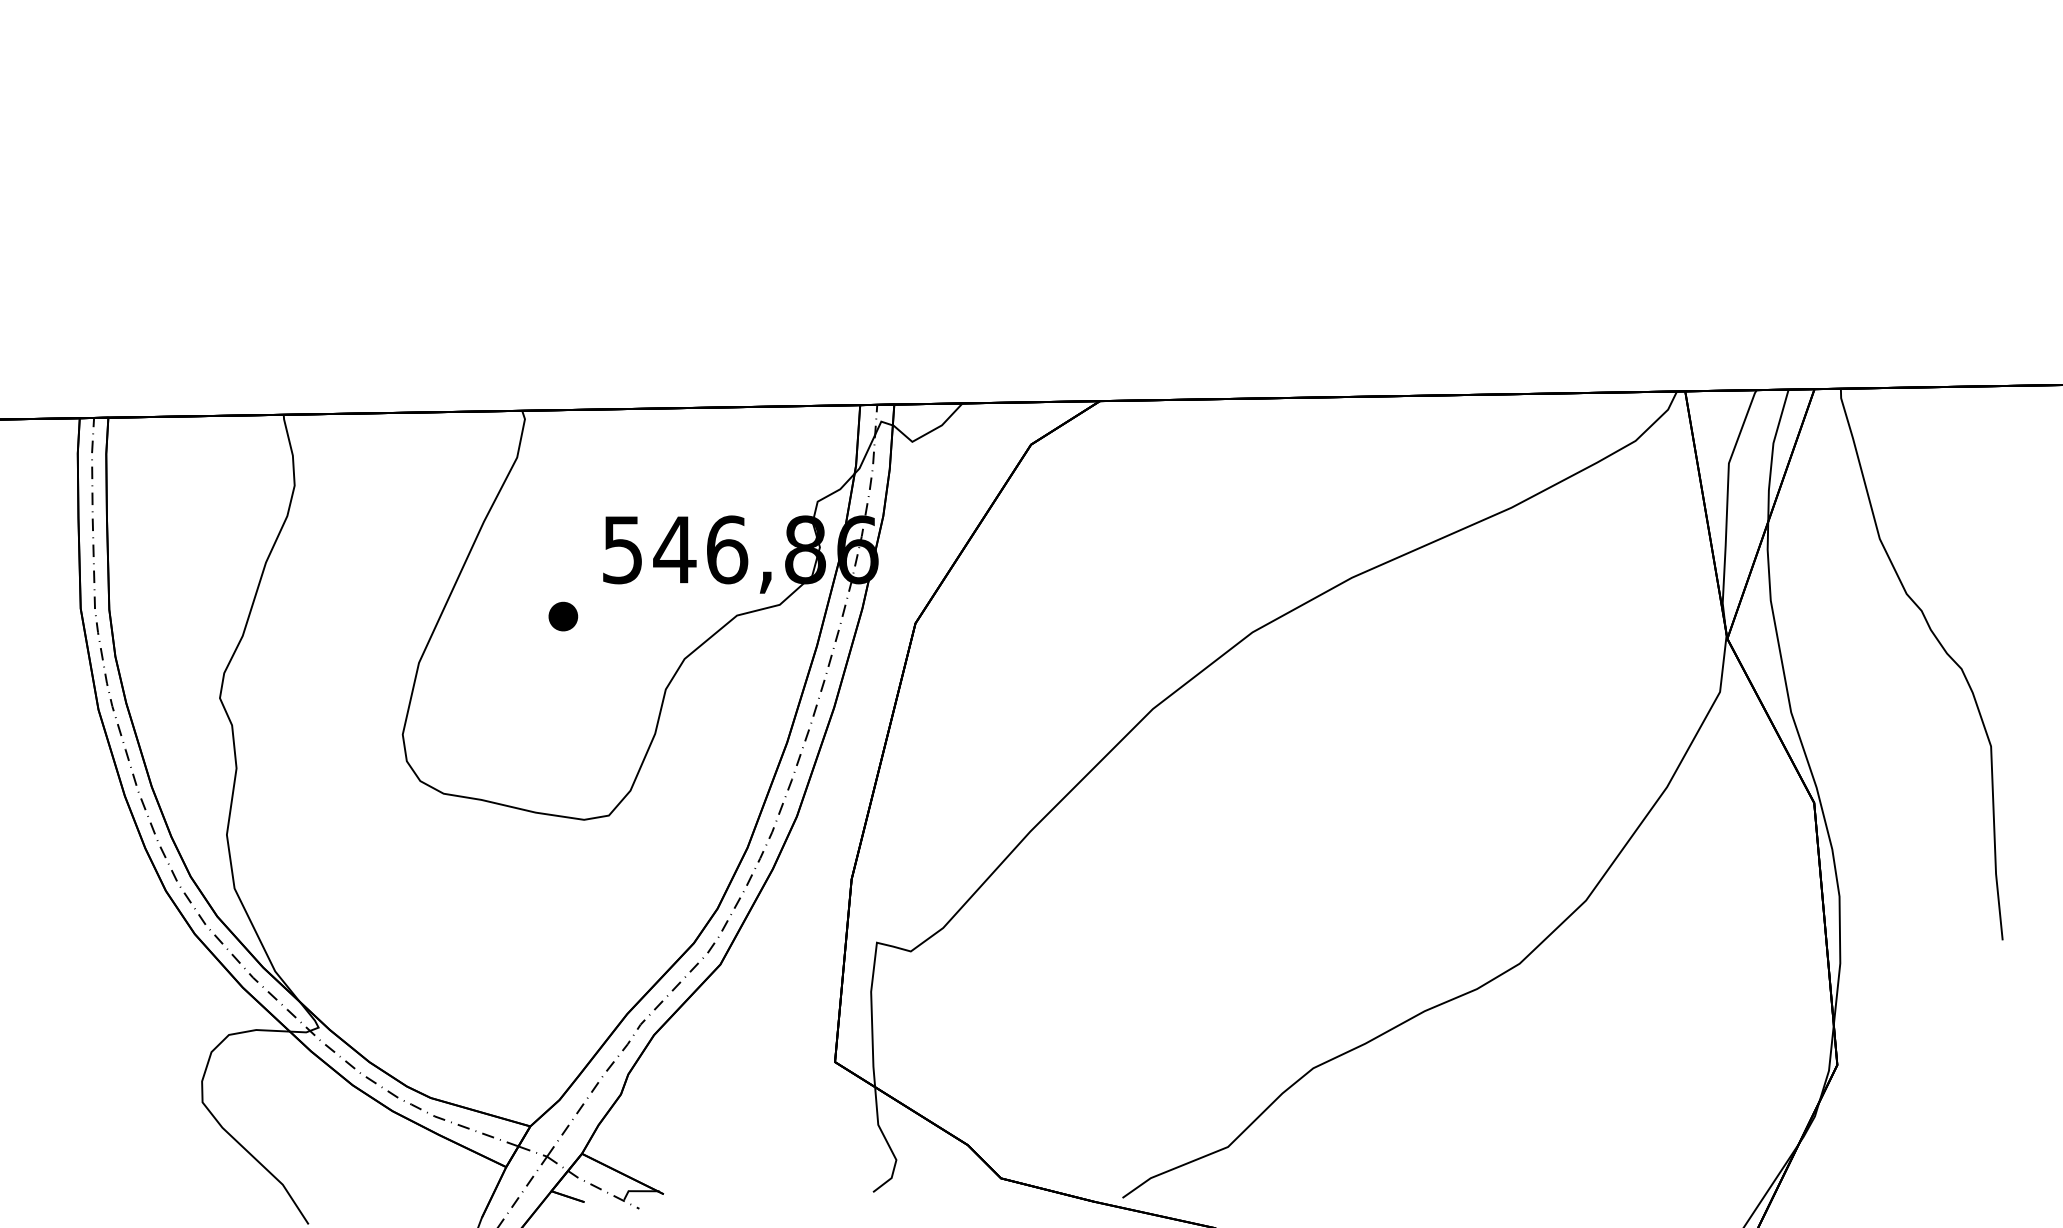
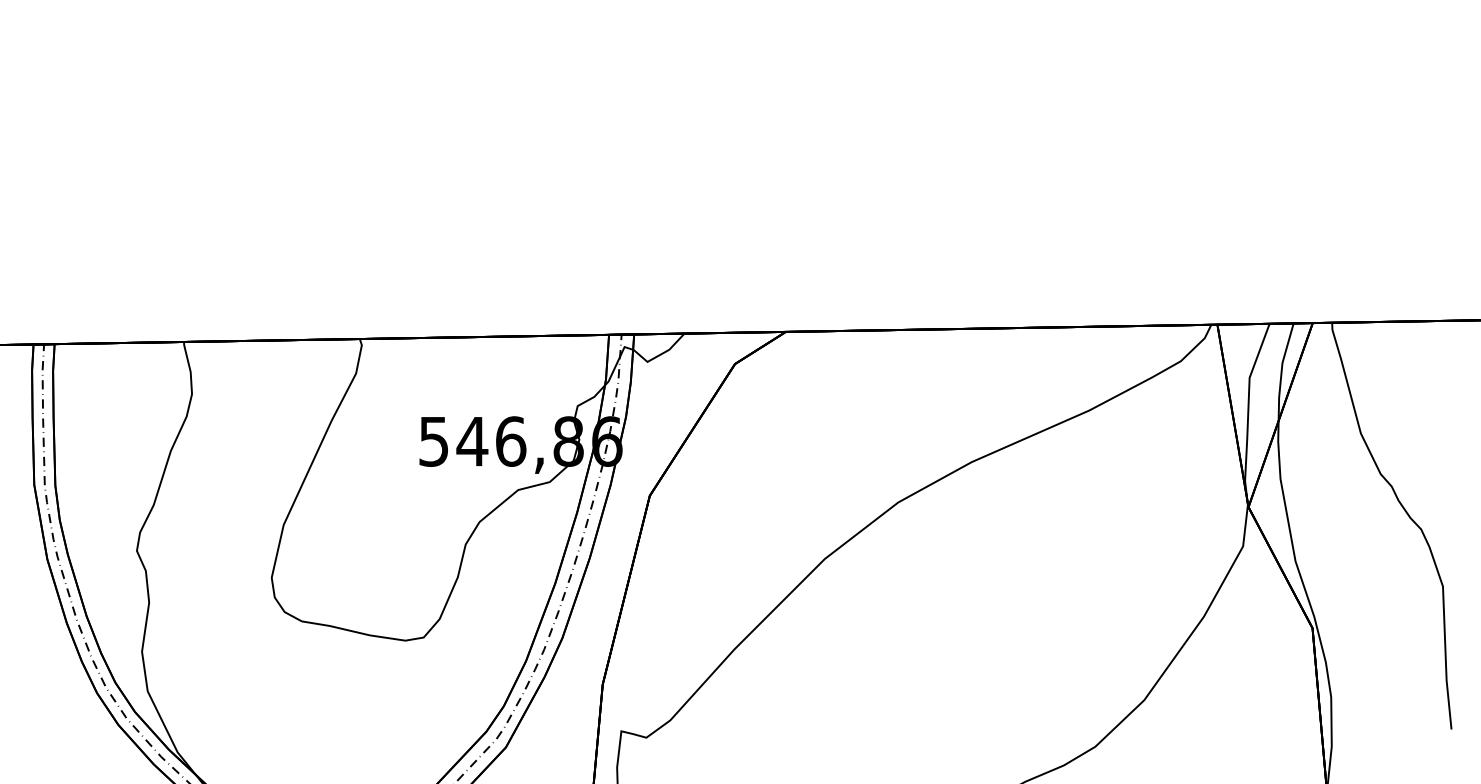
part: (563, 616) -> (390, 490), removed

